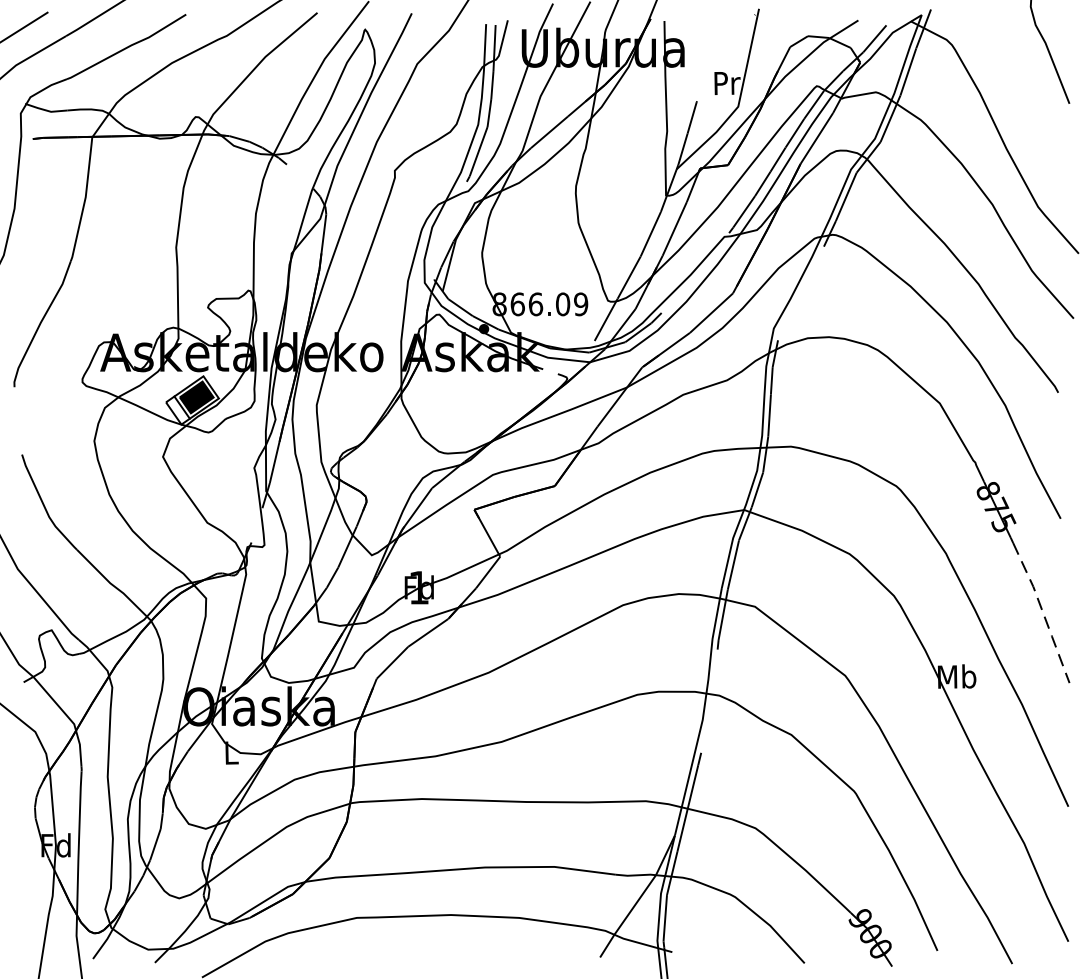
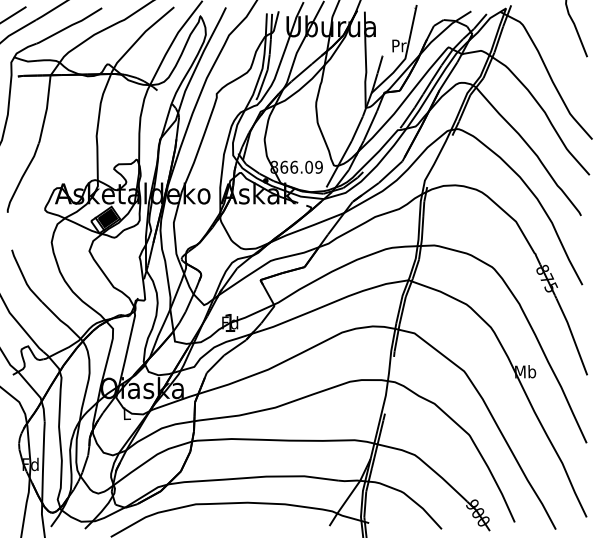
line: (1042, 612) -> (572, 336), dashed -> solid

